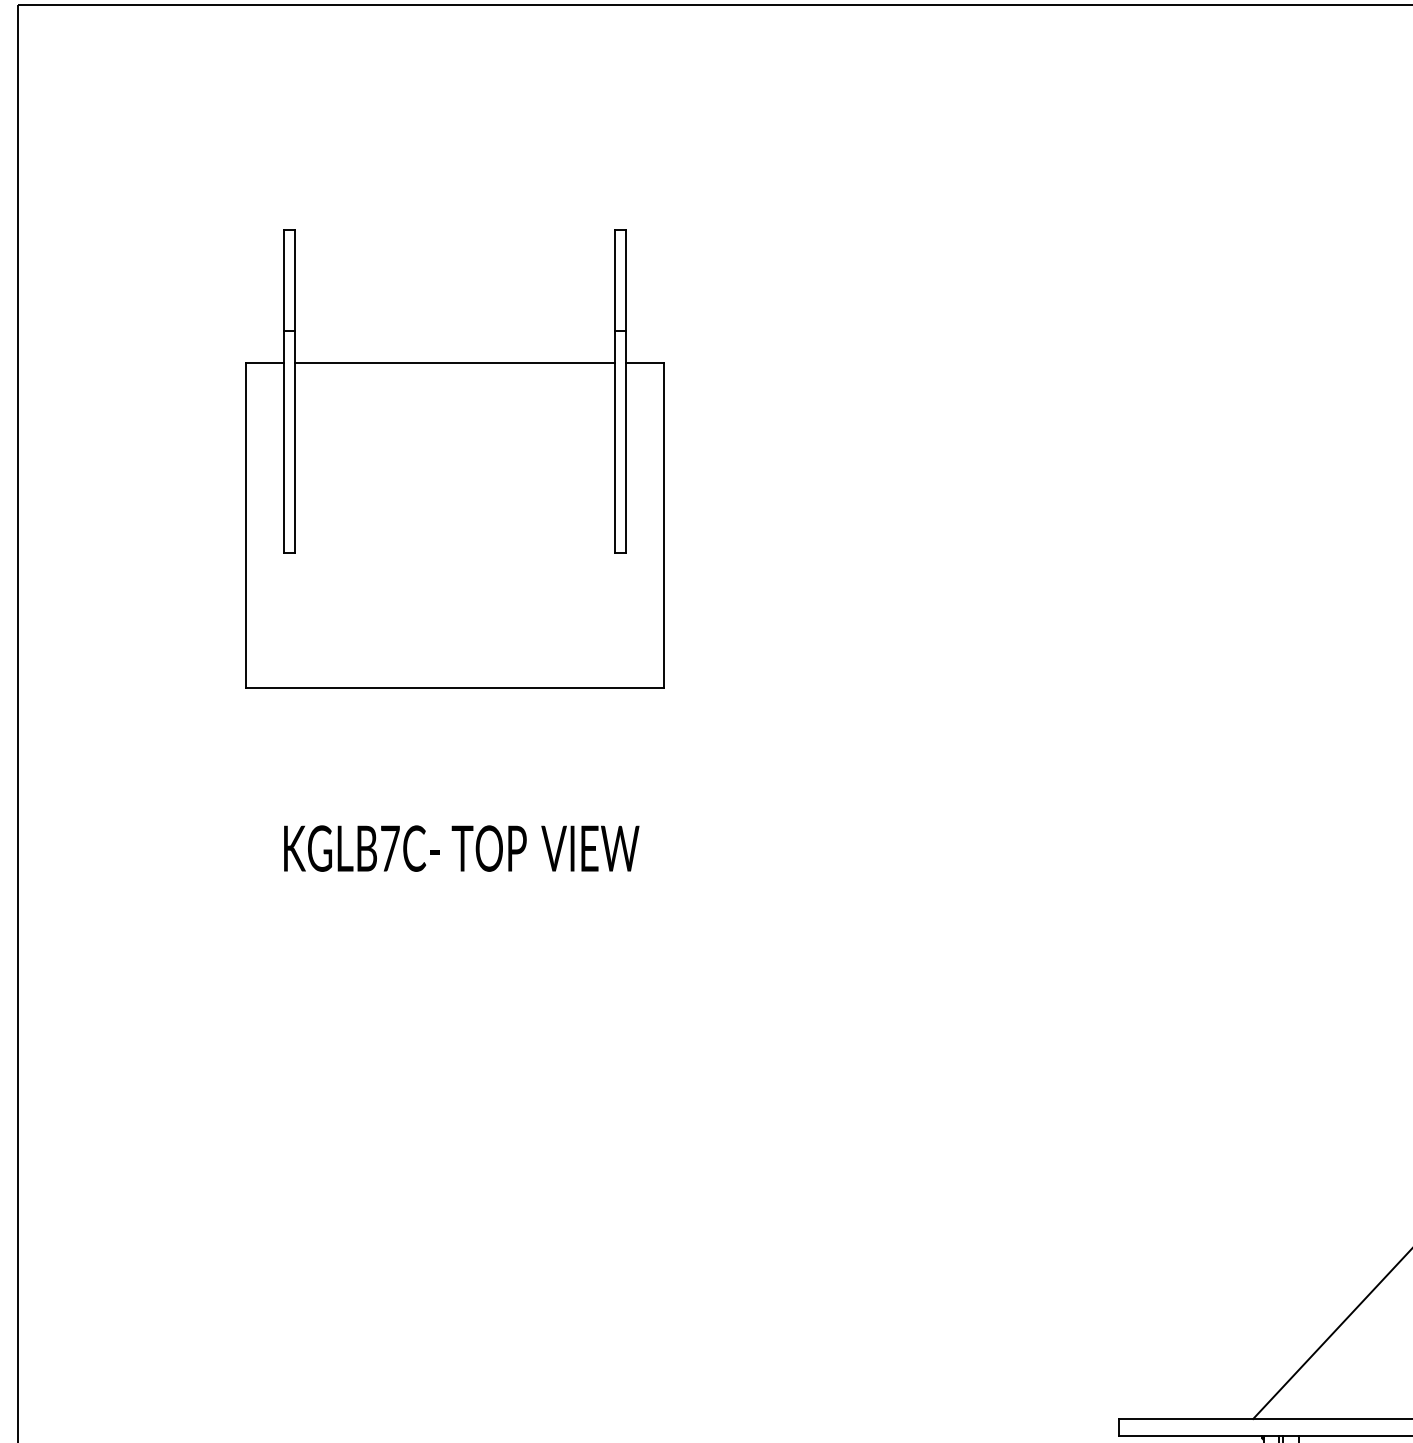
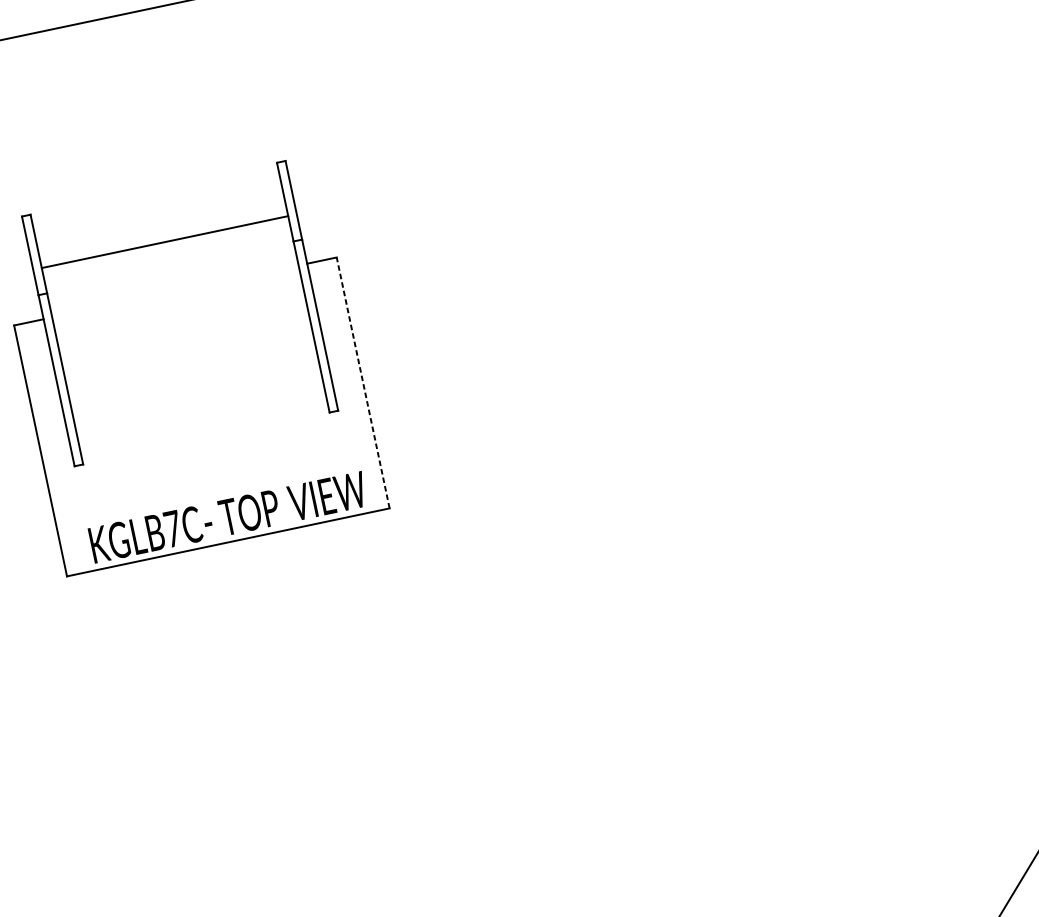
line: (454, 362) -> (164, 242), moved
line: (664, 525) -> (363, 383), solid -> dashed
text: (461, 848) -> (228, 517), moved

